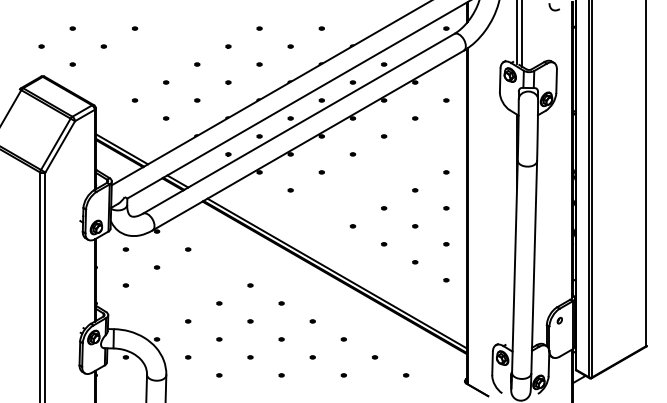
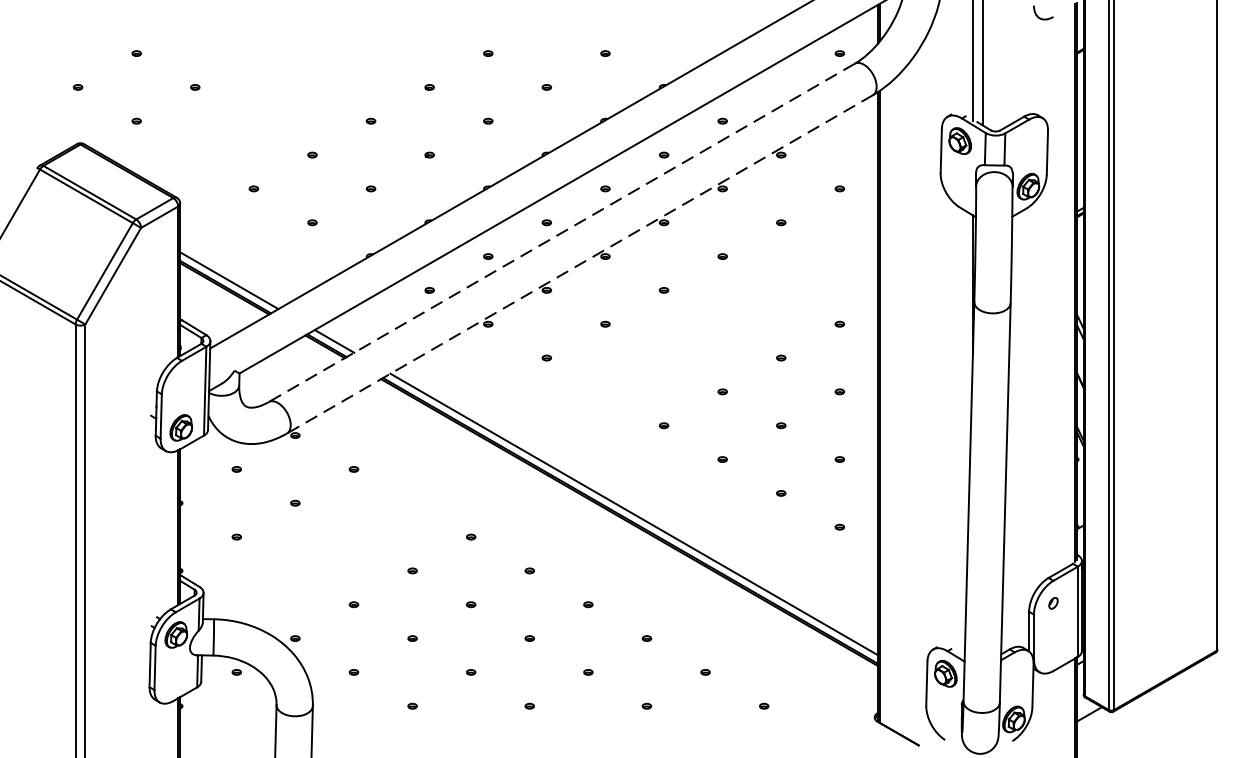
part: (134, 28) -> (252, 53), removed
line: (298, 123) -> (561, 232), solid -> dashed
line: (308, 140) -> (580, 264), solid -> dashed

